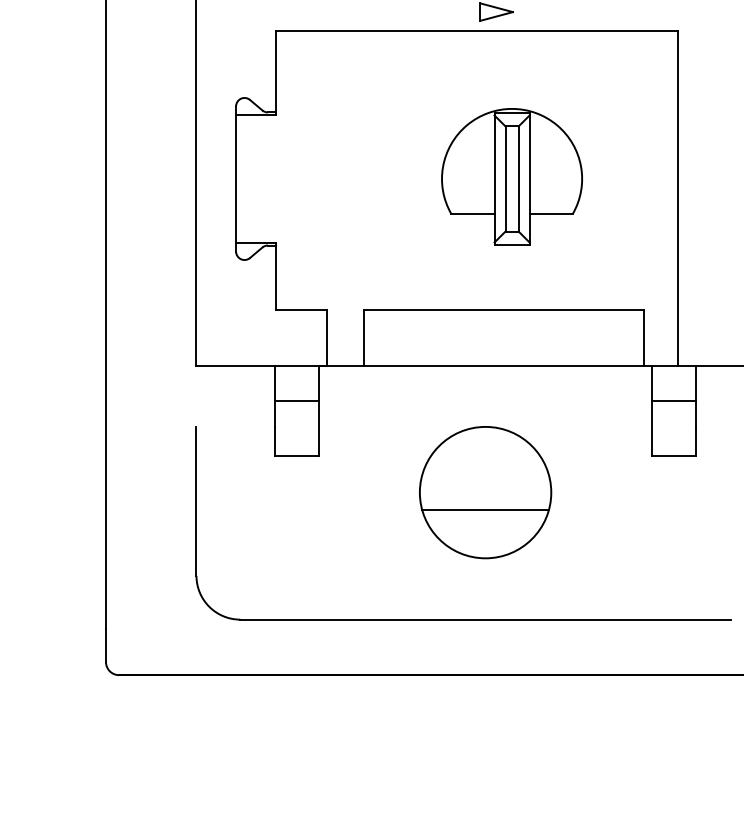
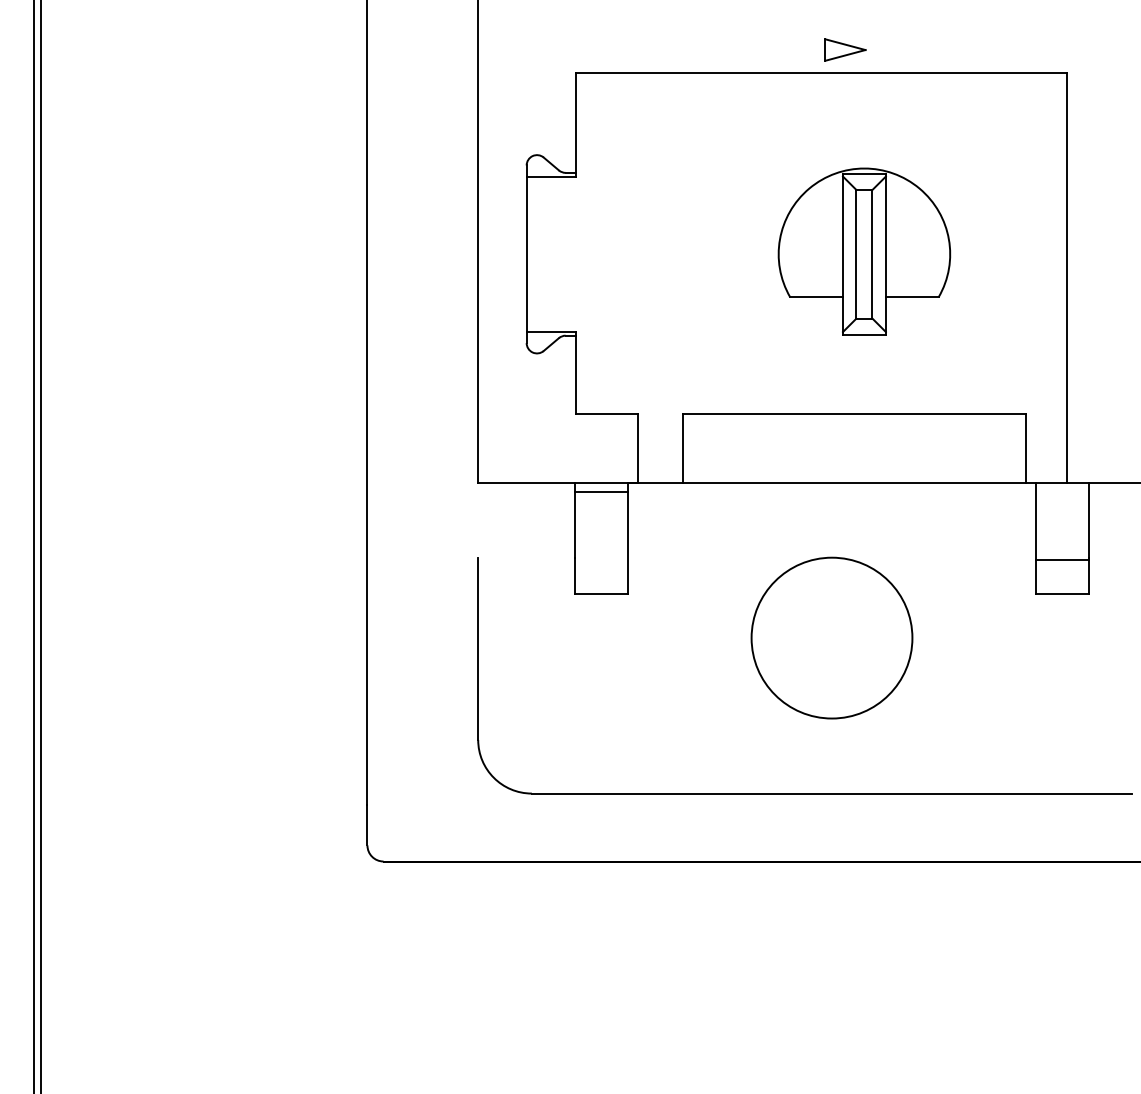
line: (297, 400) -> (601, 491), moved
line: (673, 400) -> (1062, 559), moved
line: (485, 510) -> (831, 659), removed

